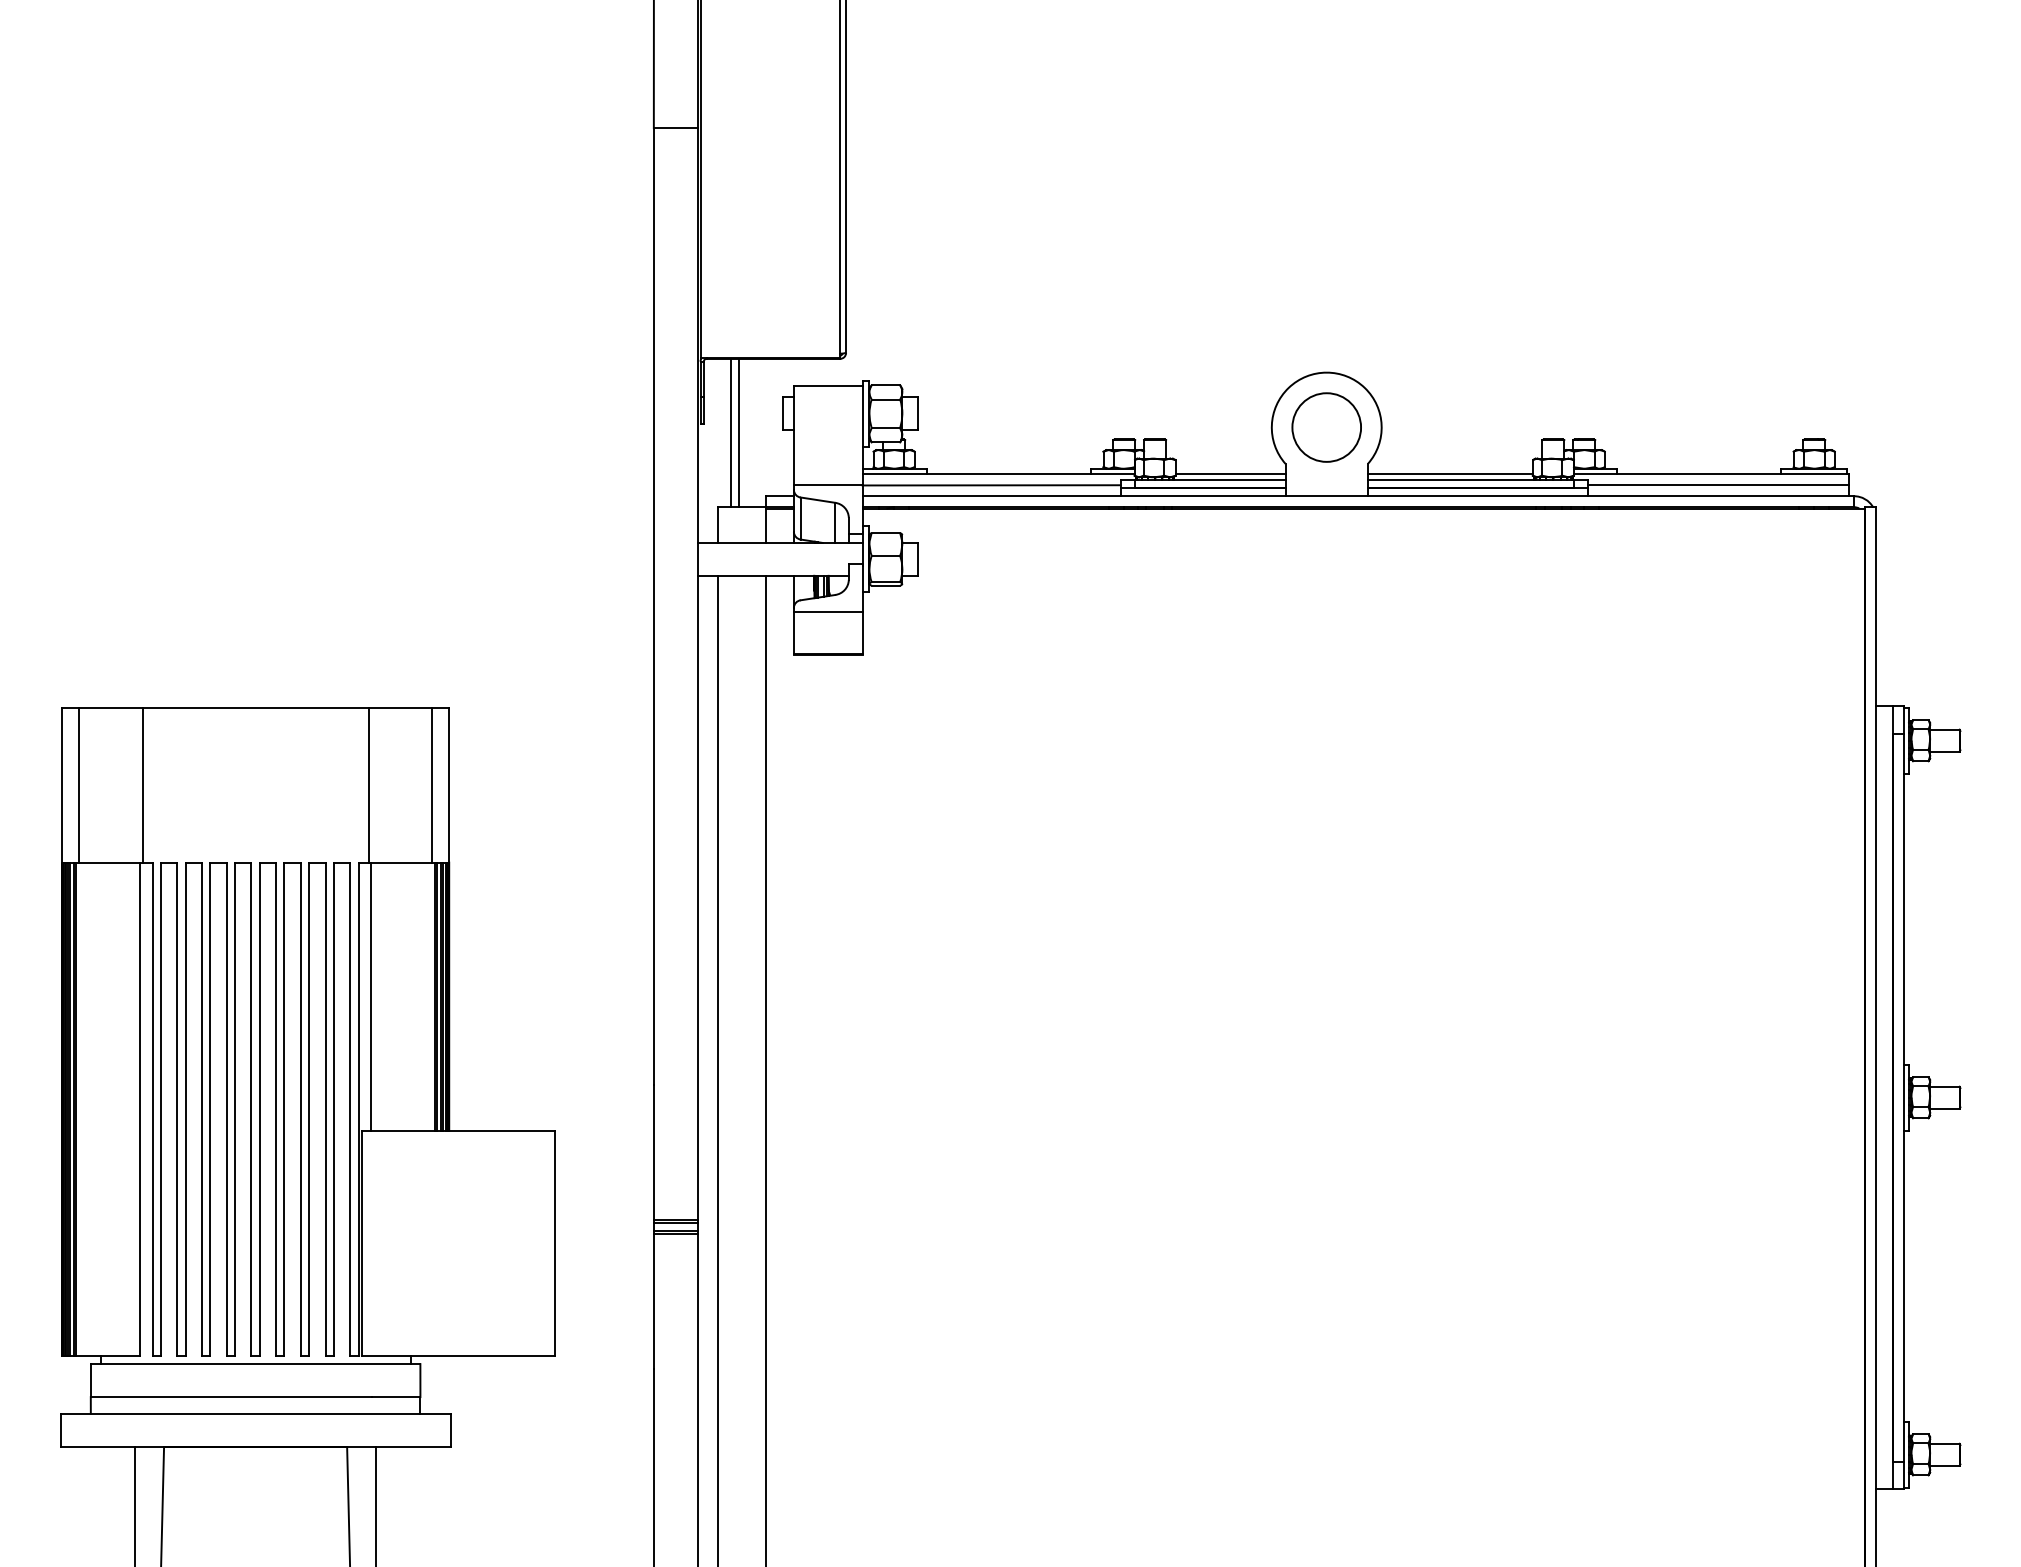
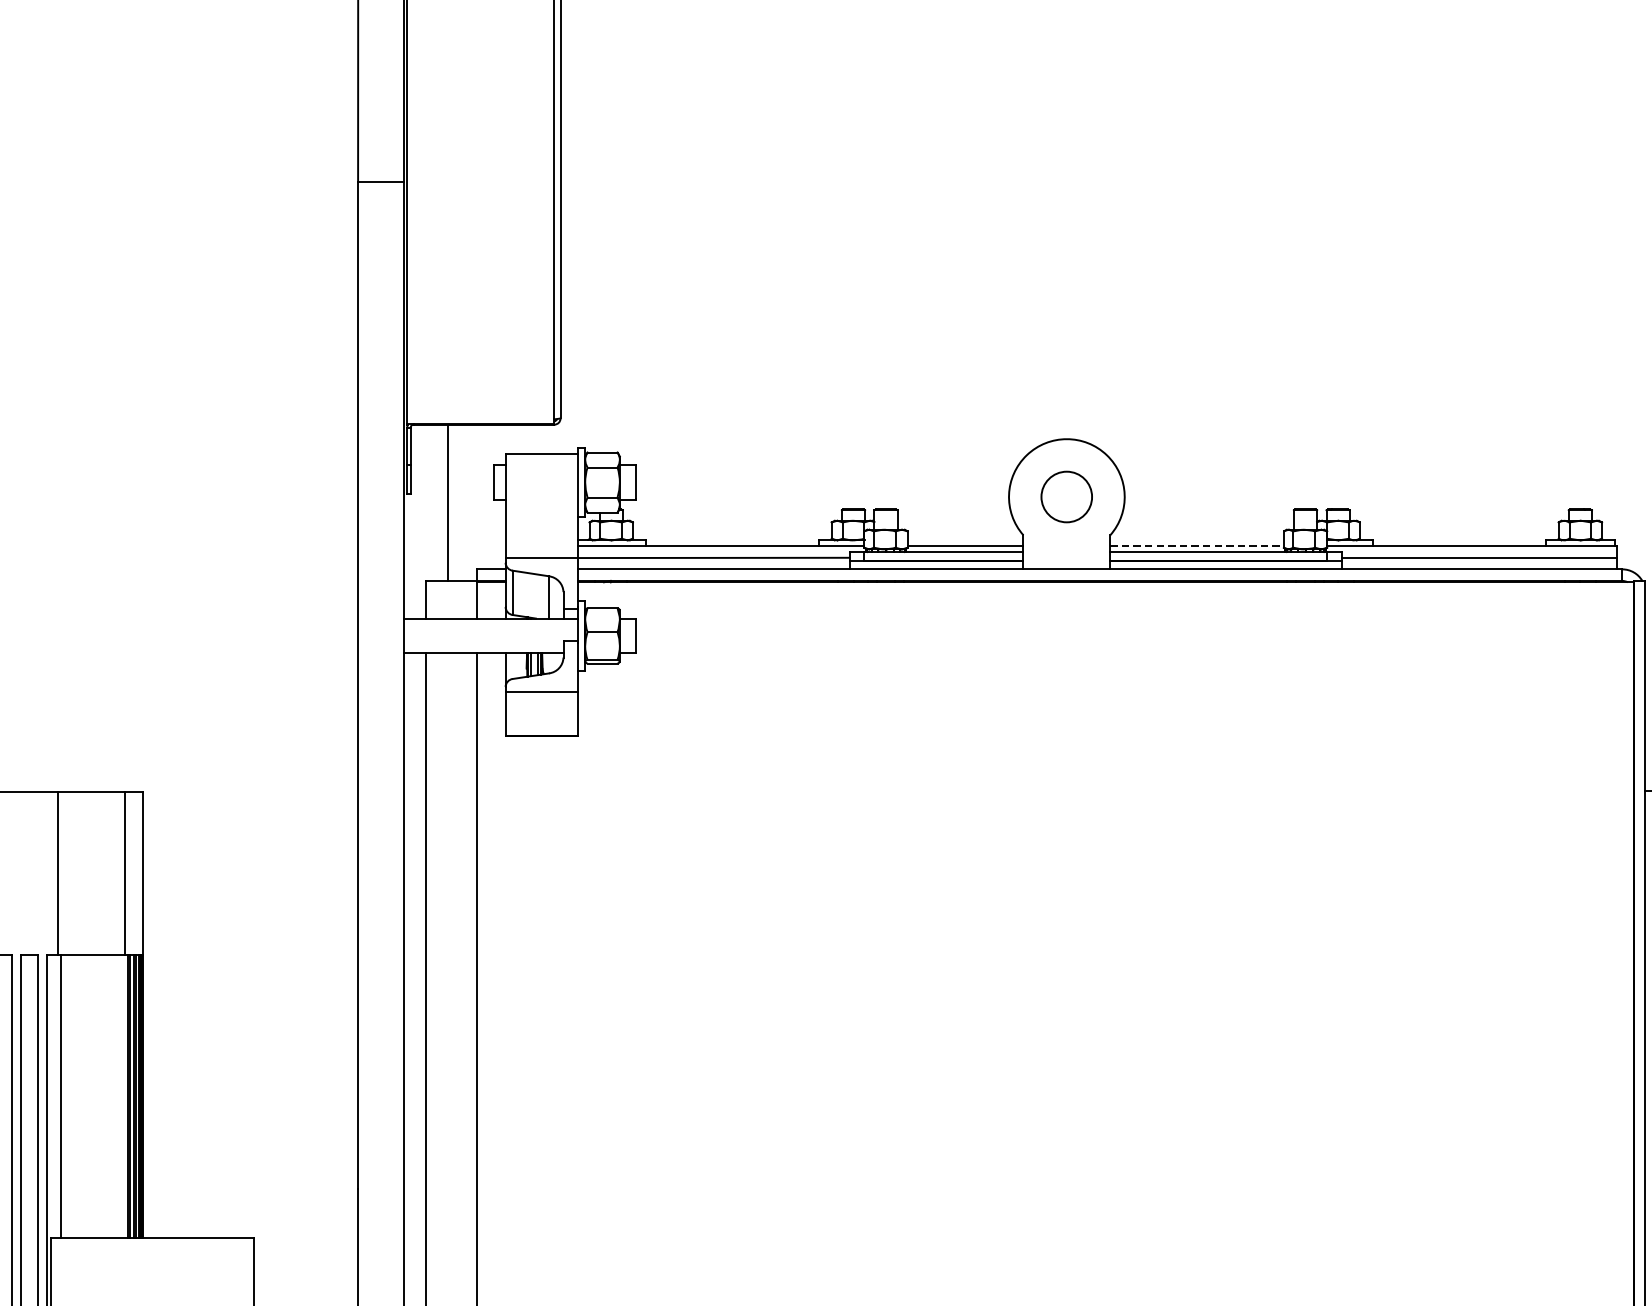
circle: (1326, 427) -> (1066, 496), size x0.7
line: (730, 432) -> (438, 502), removed
line: (1450, 474) -> (1197, 546), solid -> dashed

